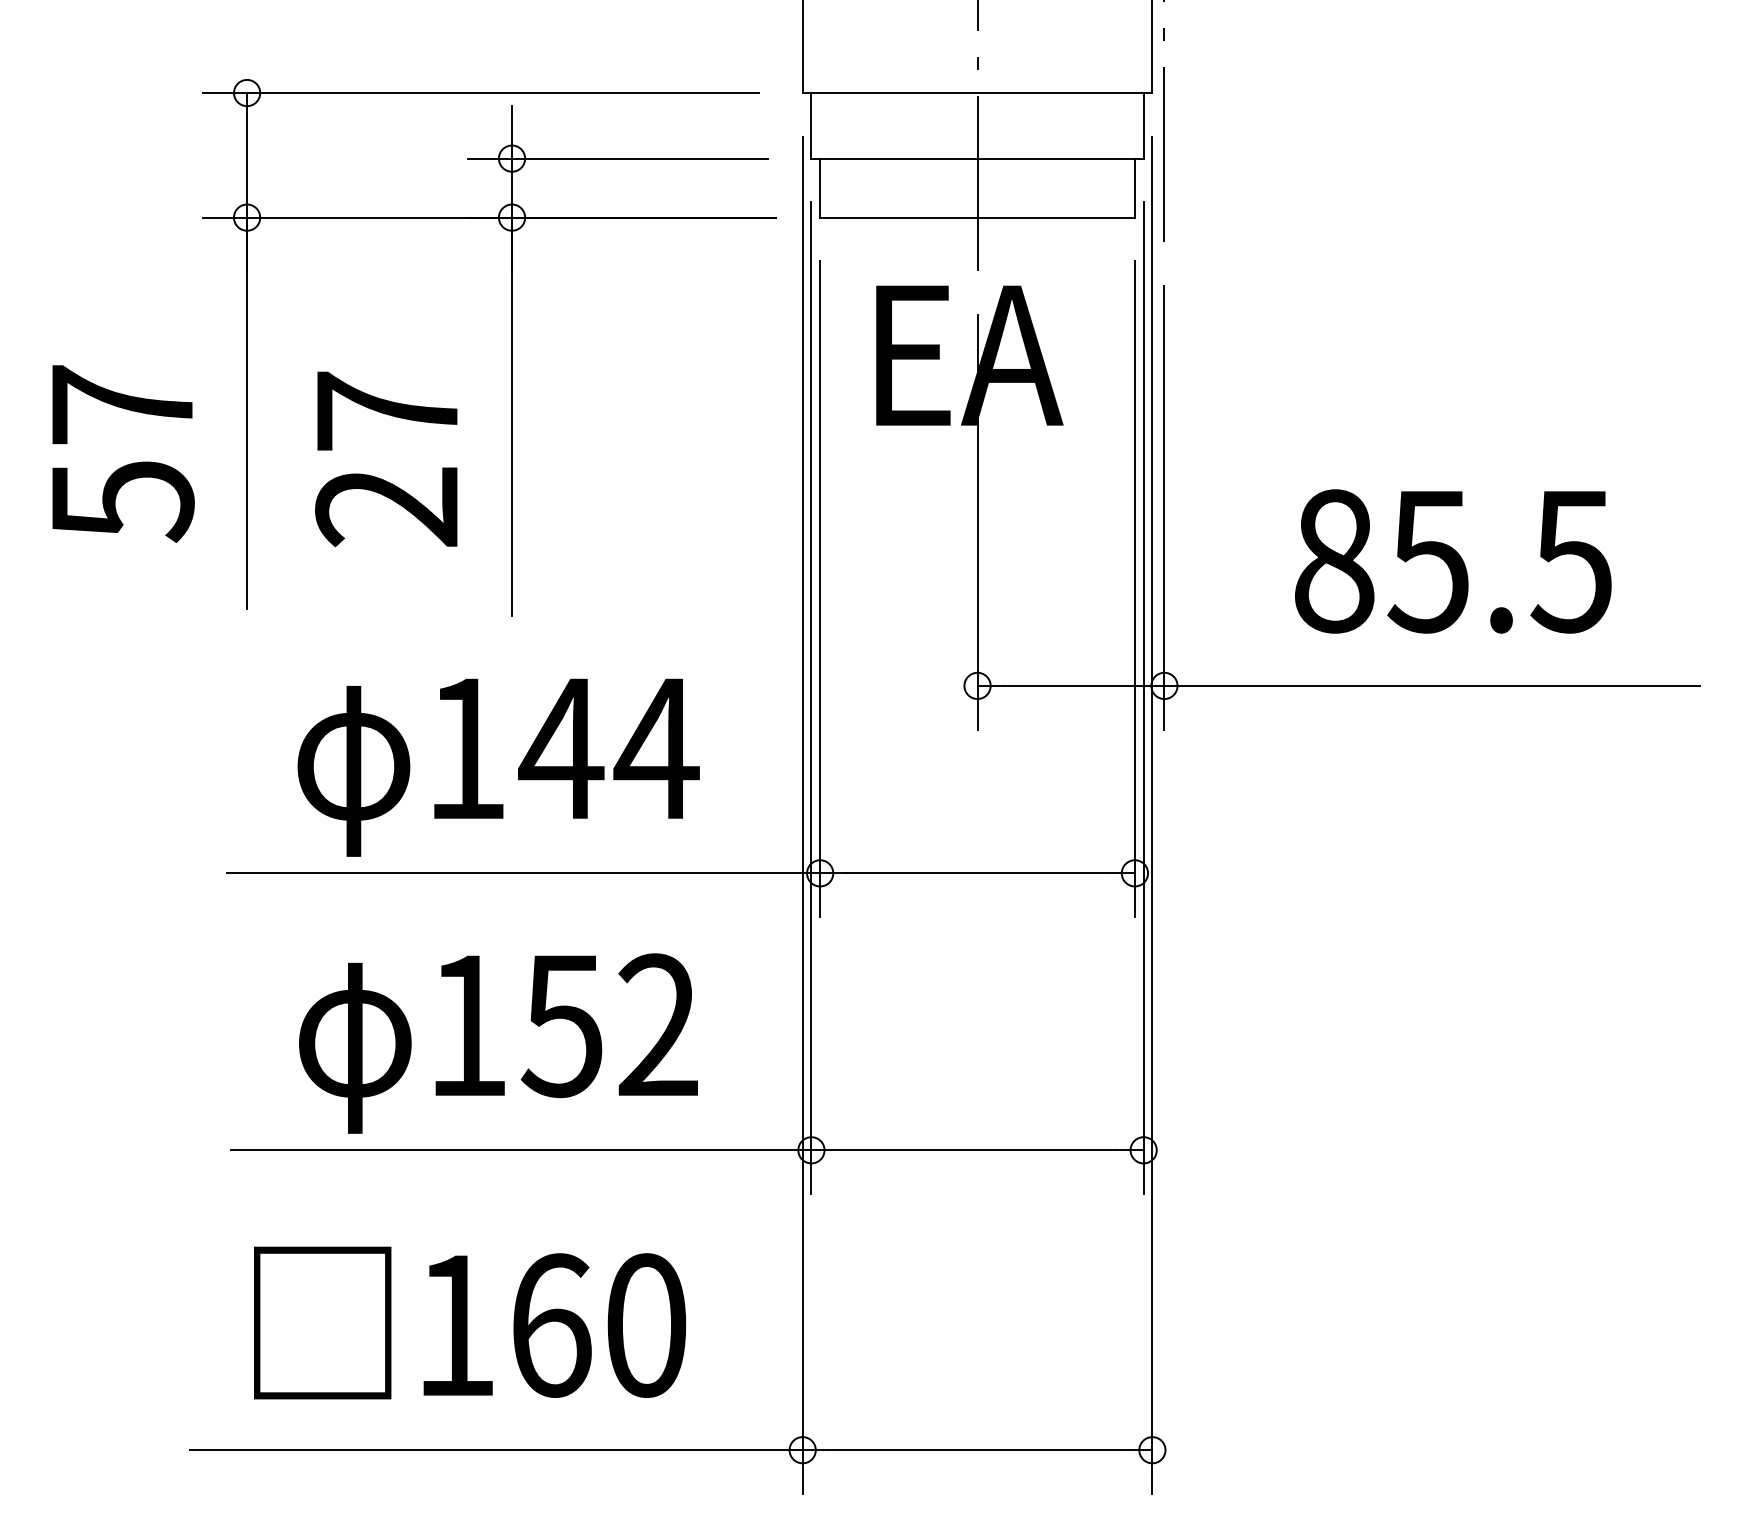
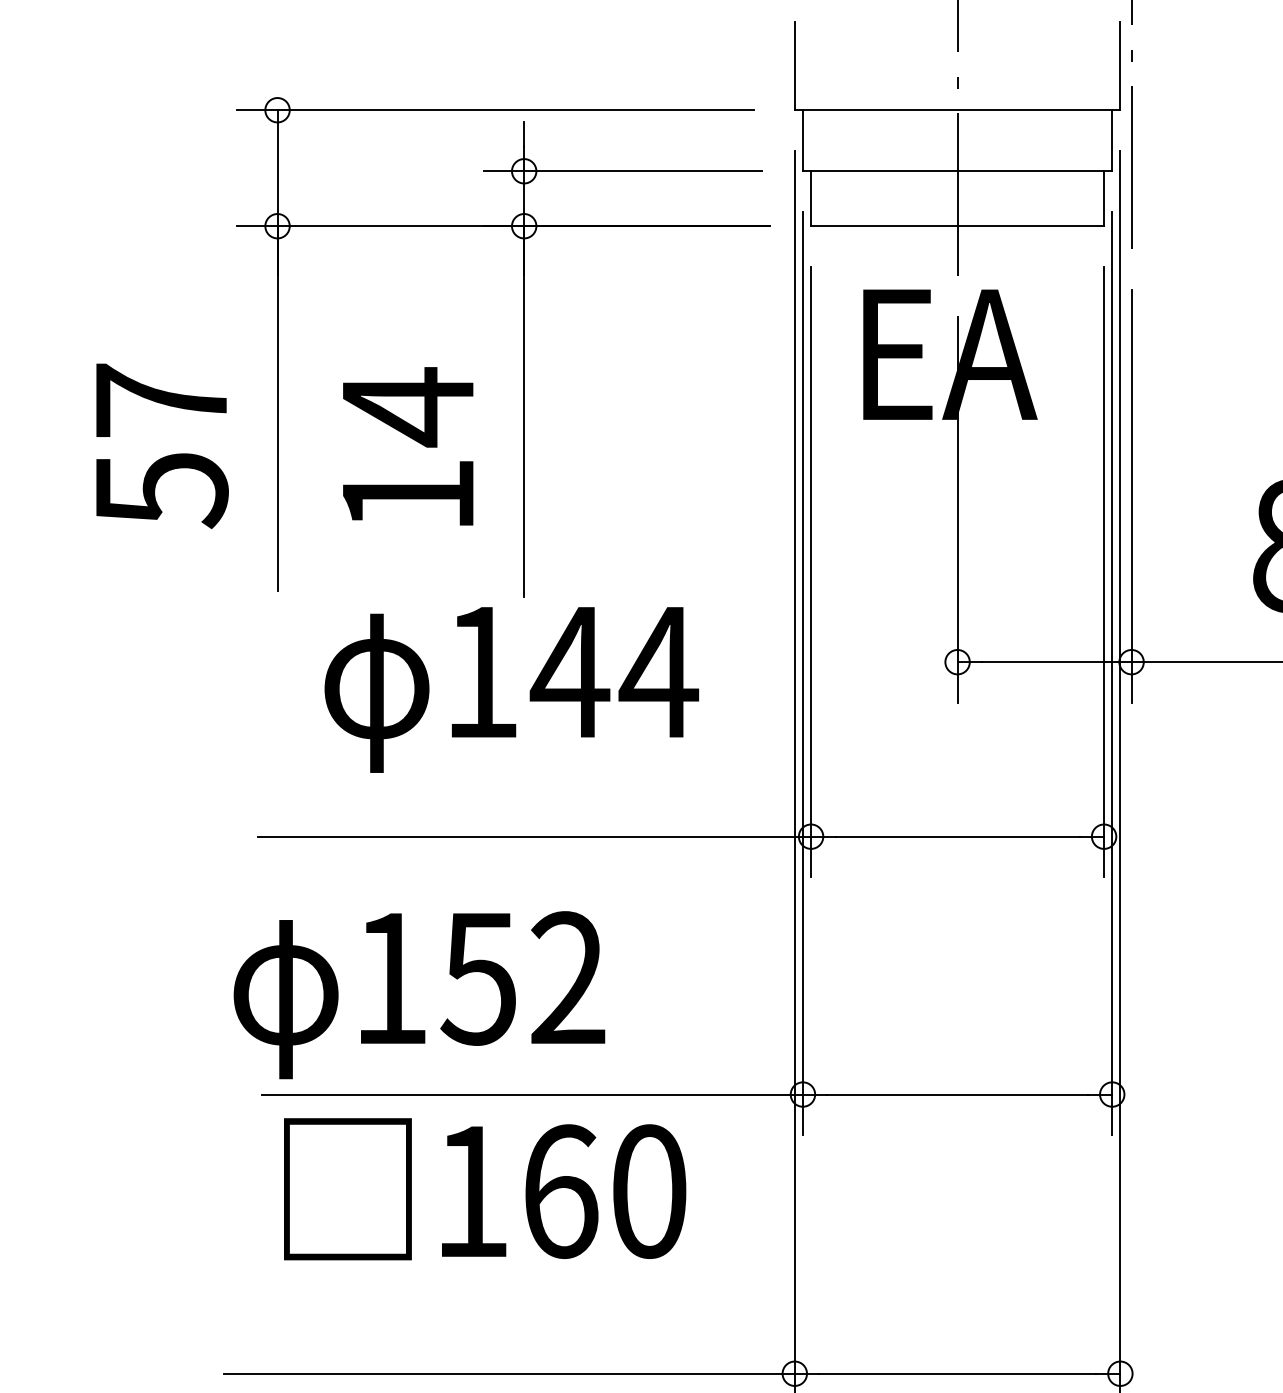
text: (386, 458) -> (407, 450), 27 -> 14
text: (498, 767) -> (511, 689), moved
text: (498, 1043) -> (419, 995), moved
text: (470, 1322) -> (485, 1188), moved

